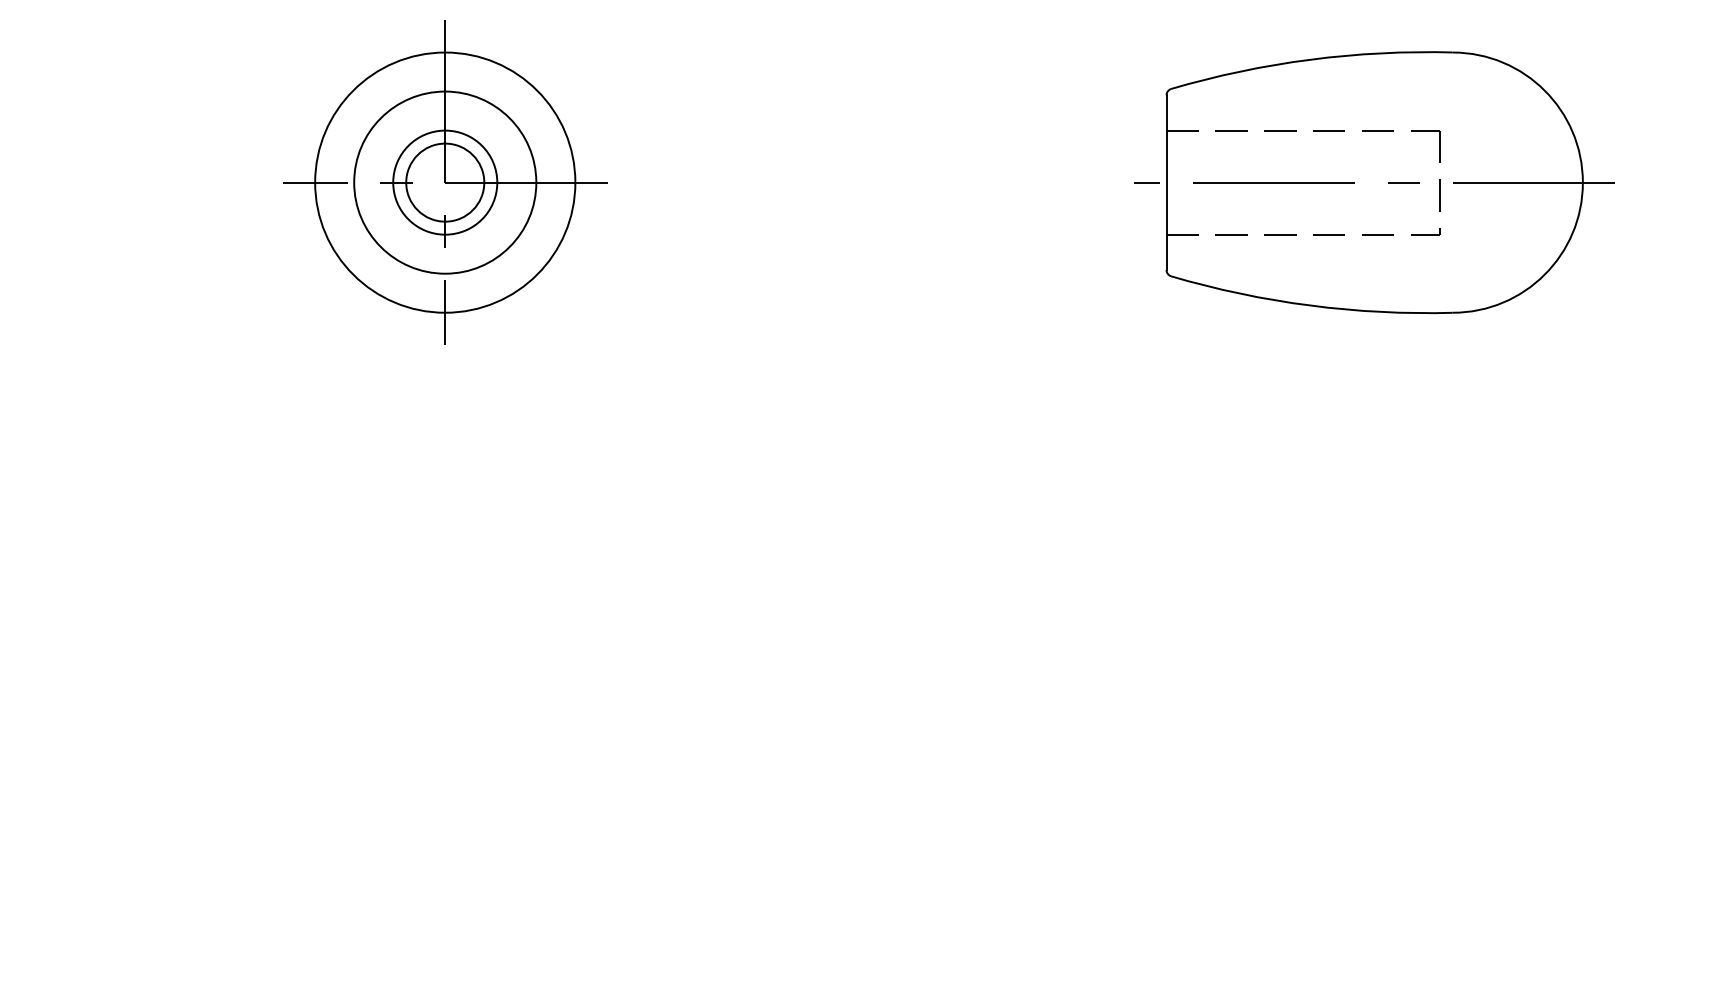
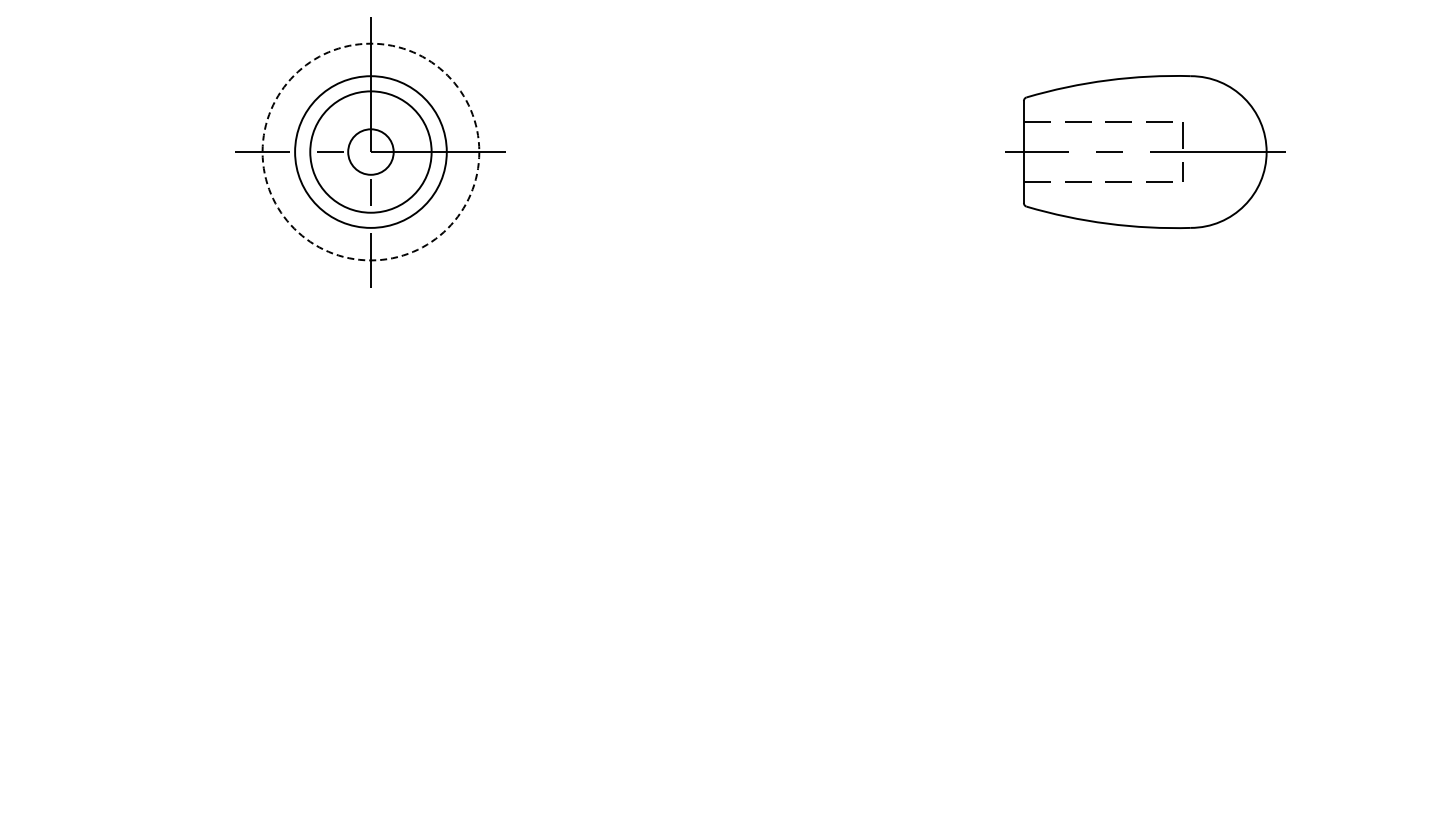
circle: (444, 181) -> (370, 151), size x0.7
circle: (444, 181) -> (370, 151), size x1.4
circle: (444, 181) -> (370, 151), solid -> dashed
part: (1375, 181) -> (1145, 151), size x0.7

